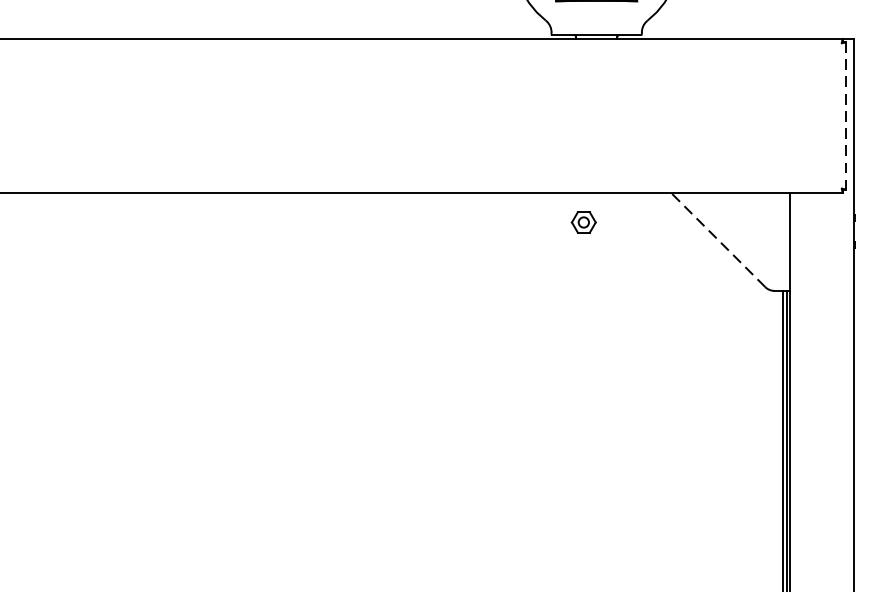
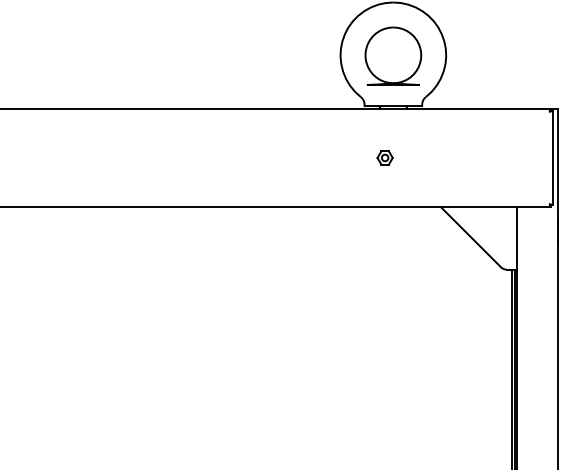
line: (846, 116) -> (552, 158), dashed -> solid
part: (582, 221) -> (384, 157), moved
line: (717, 238) -> (470, 236), dashed -> solid

